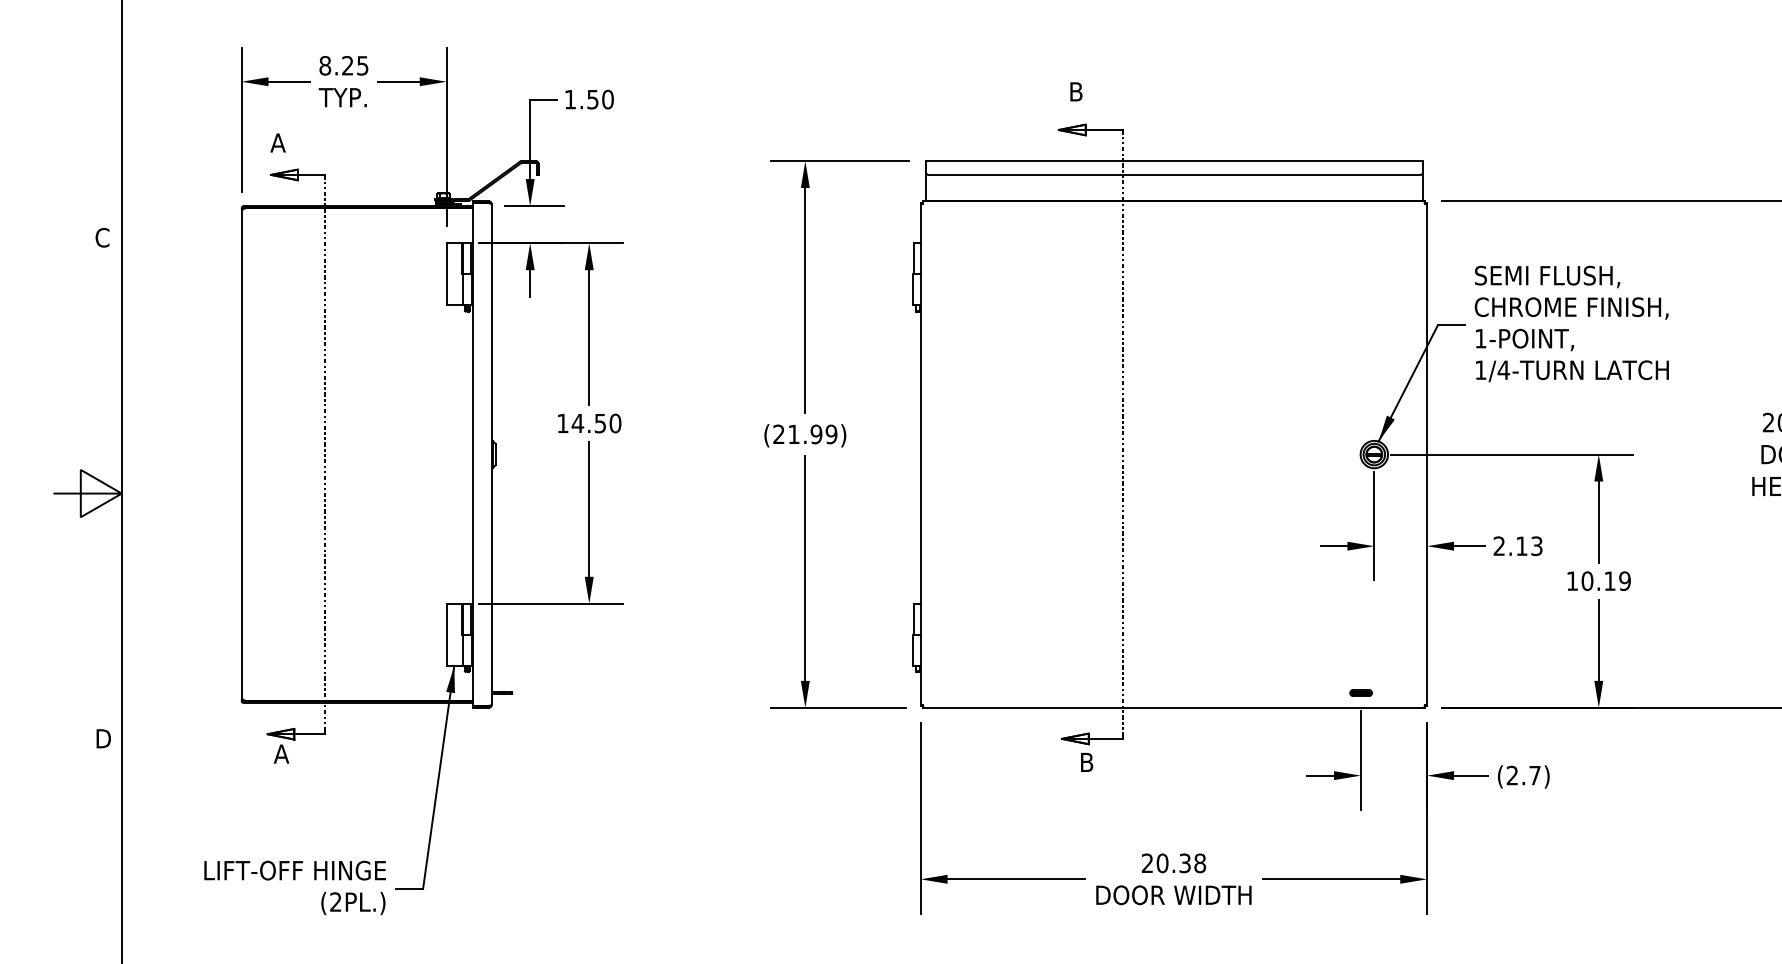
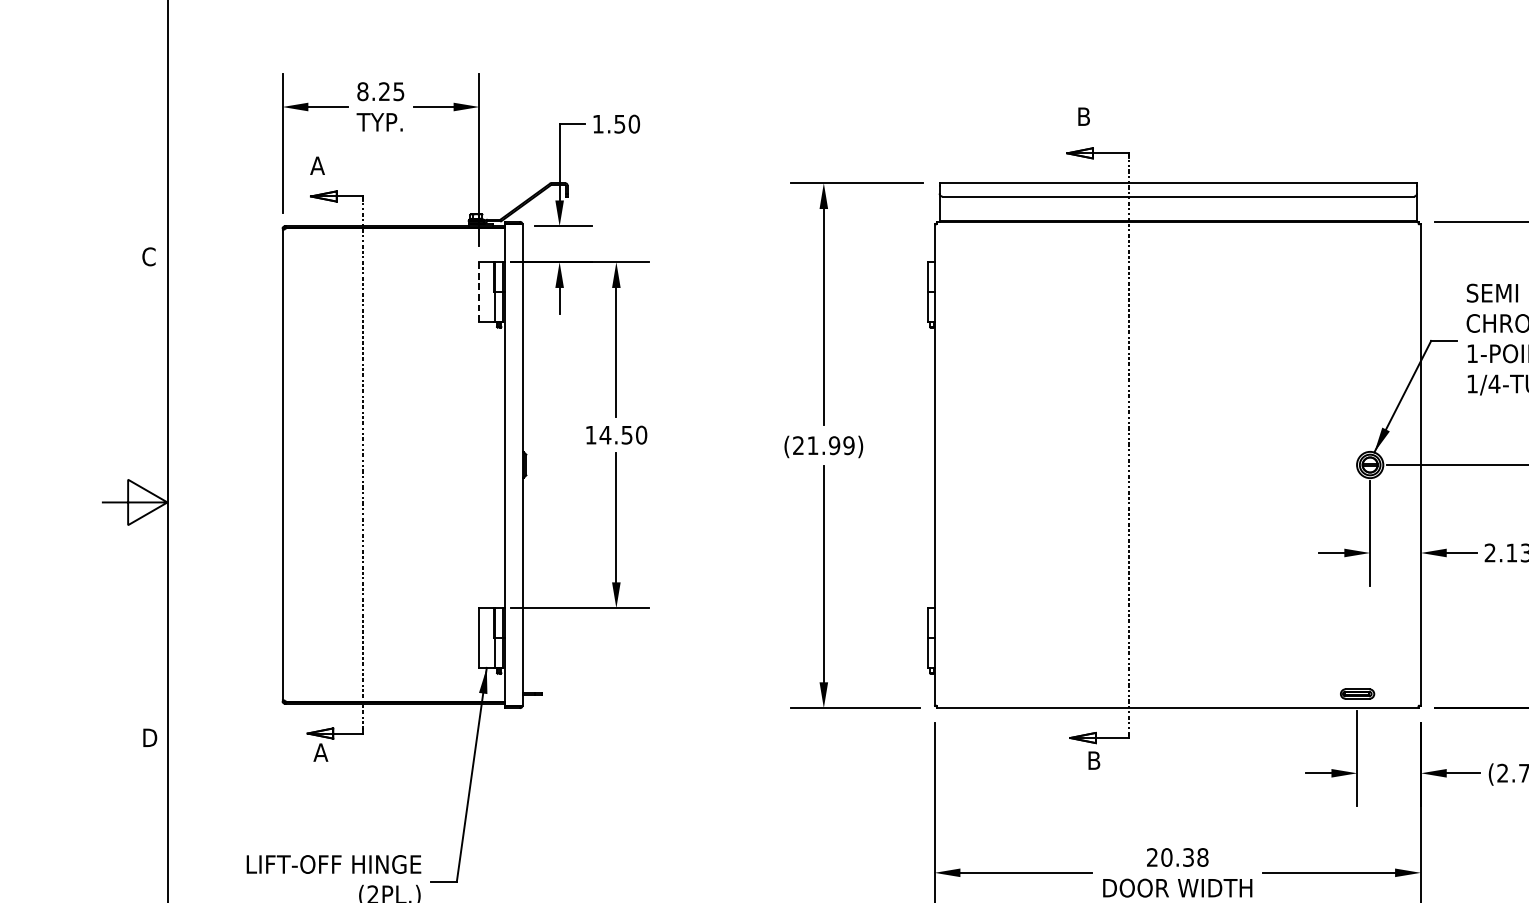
line: (446, 273) -> (479, 291), solid -> dashed
part: (1360, 692) -> (1356, 693), size x1.6

